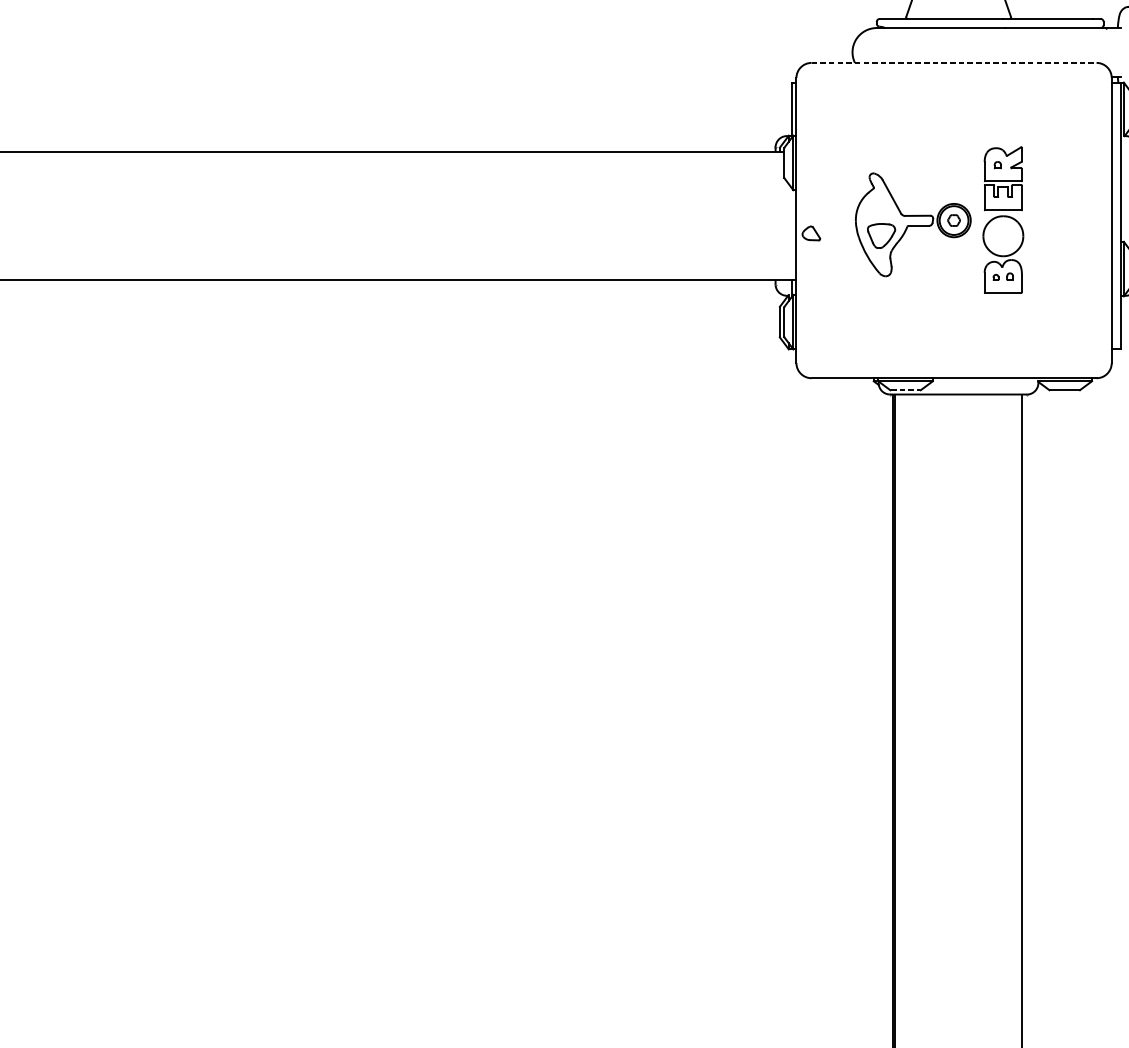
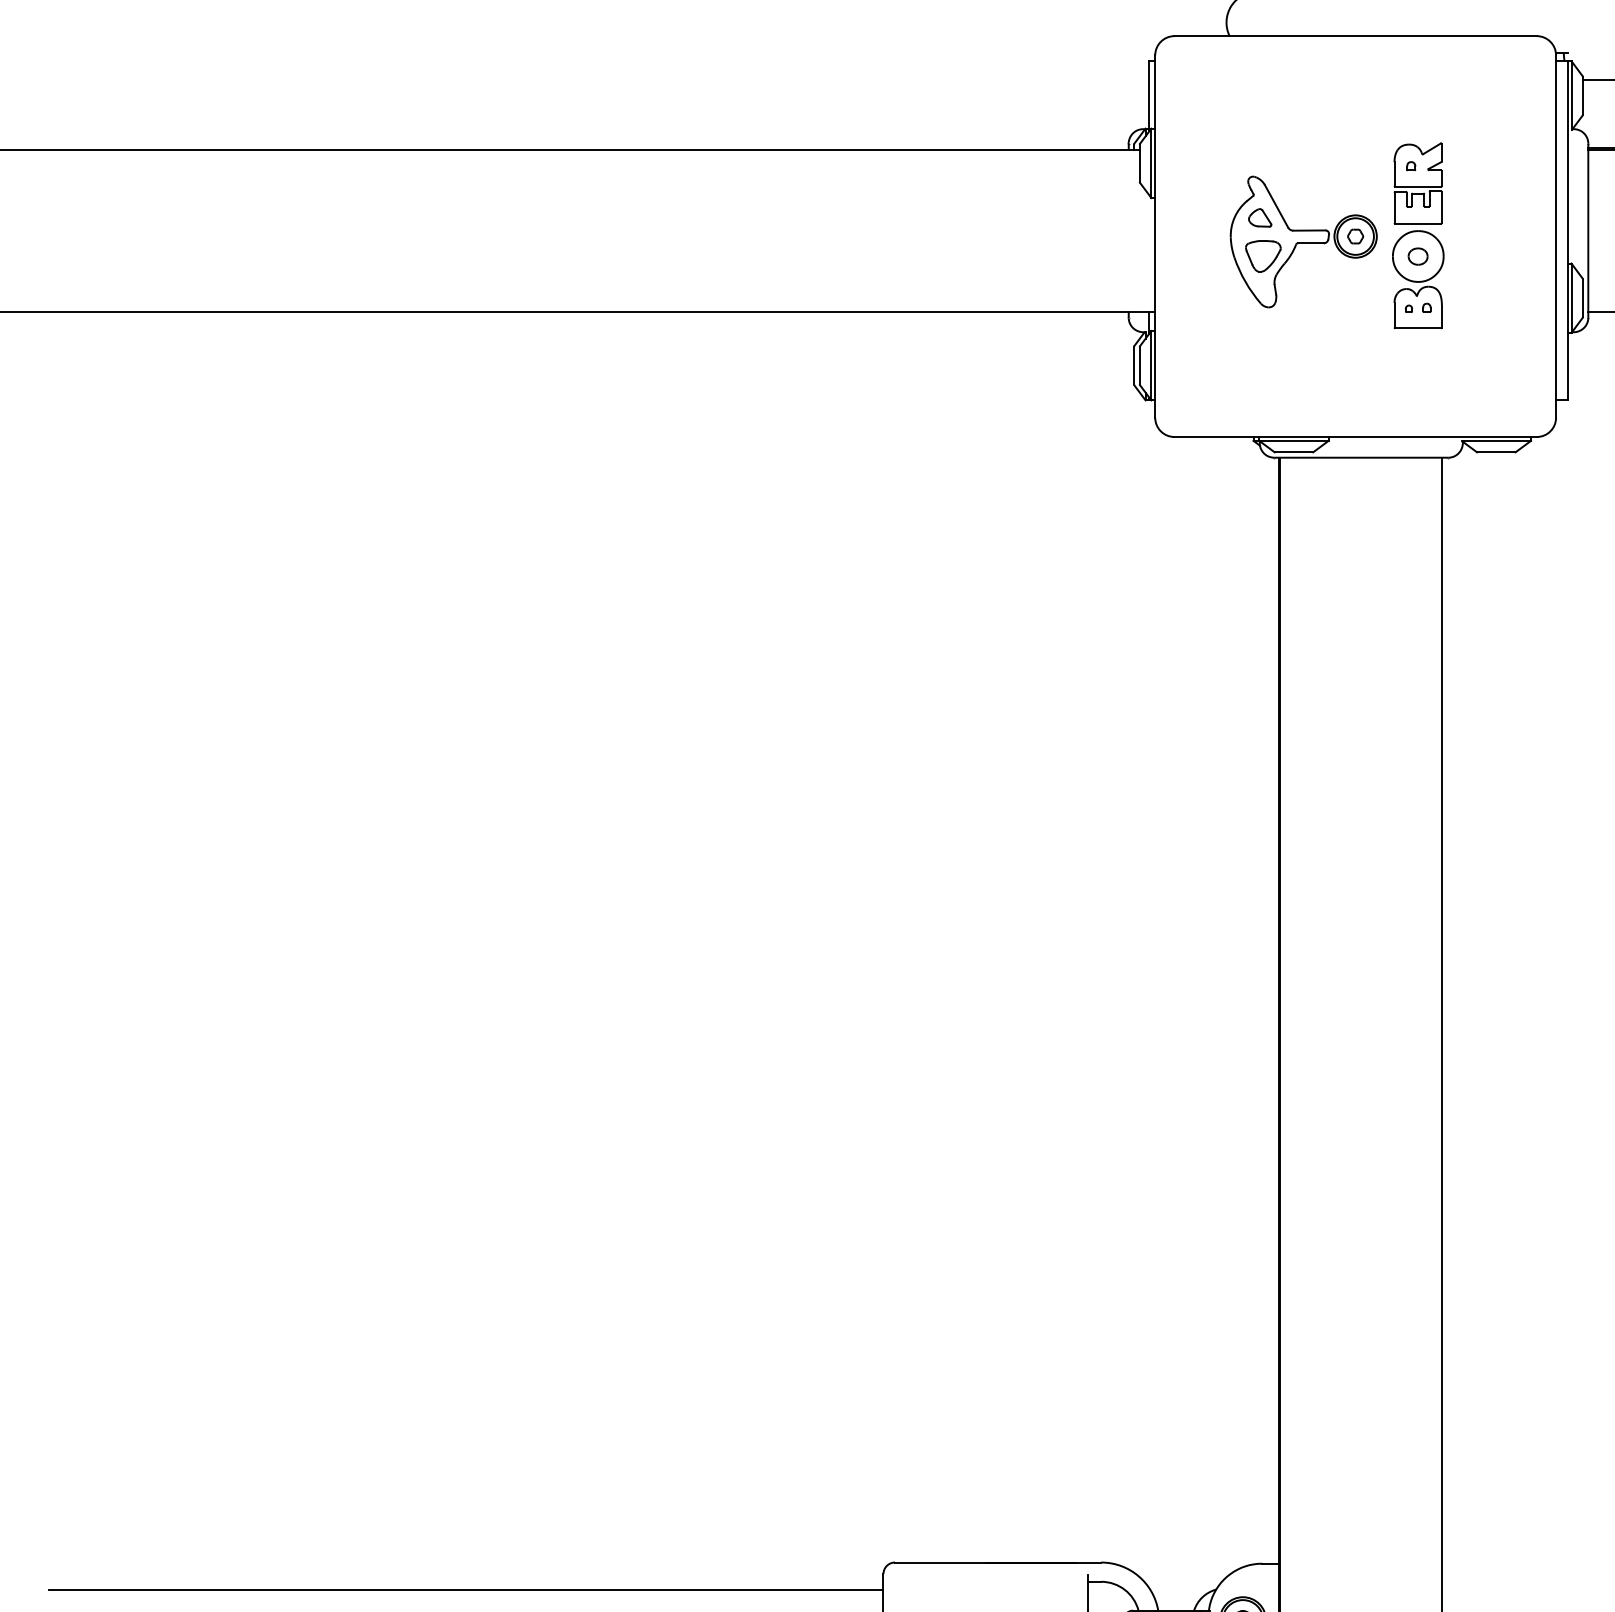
line: (954, 63) -> (1356, 36), dashed -> solid
part: (811, 233) -> (1260, 217), moved
part: (1002, 236) -> (1417, 256), added
line: (905, 390) -> (1293, 452), dashed -> solid

